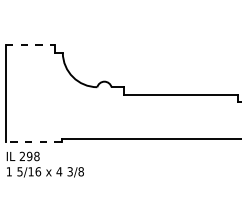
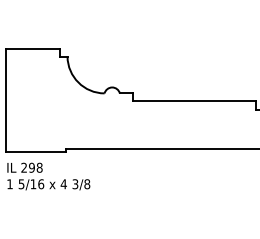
line: (31, 45) -> (33, 48), dashed -> solid
line: (33, 142) -> (36, 152), dashed -> solid

